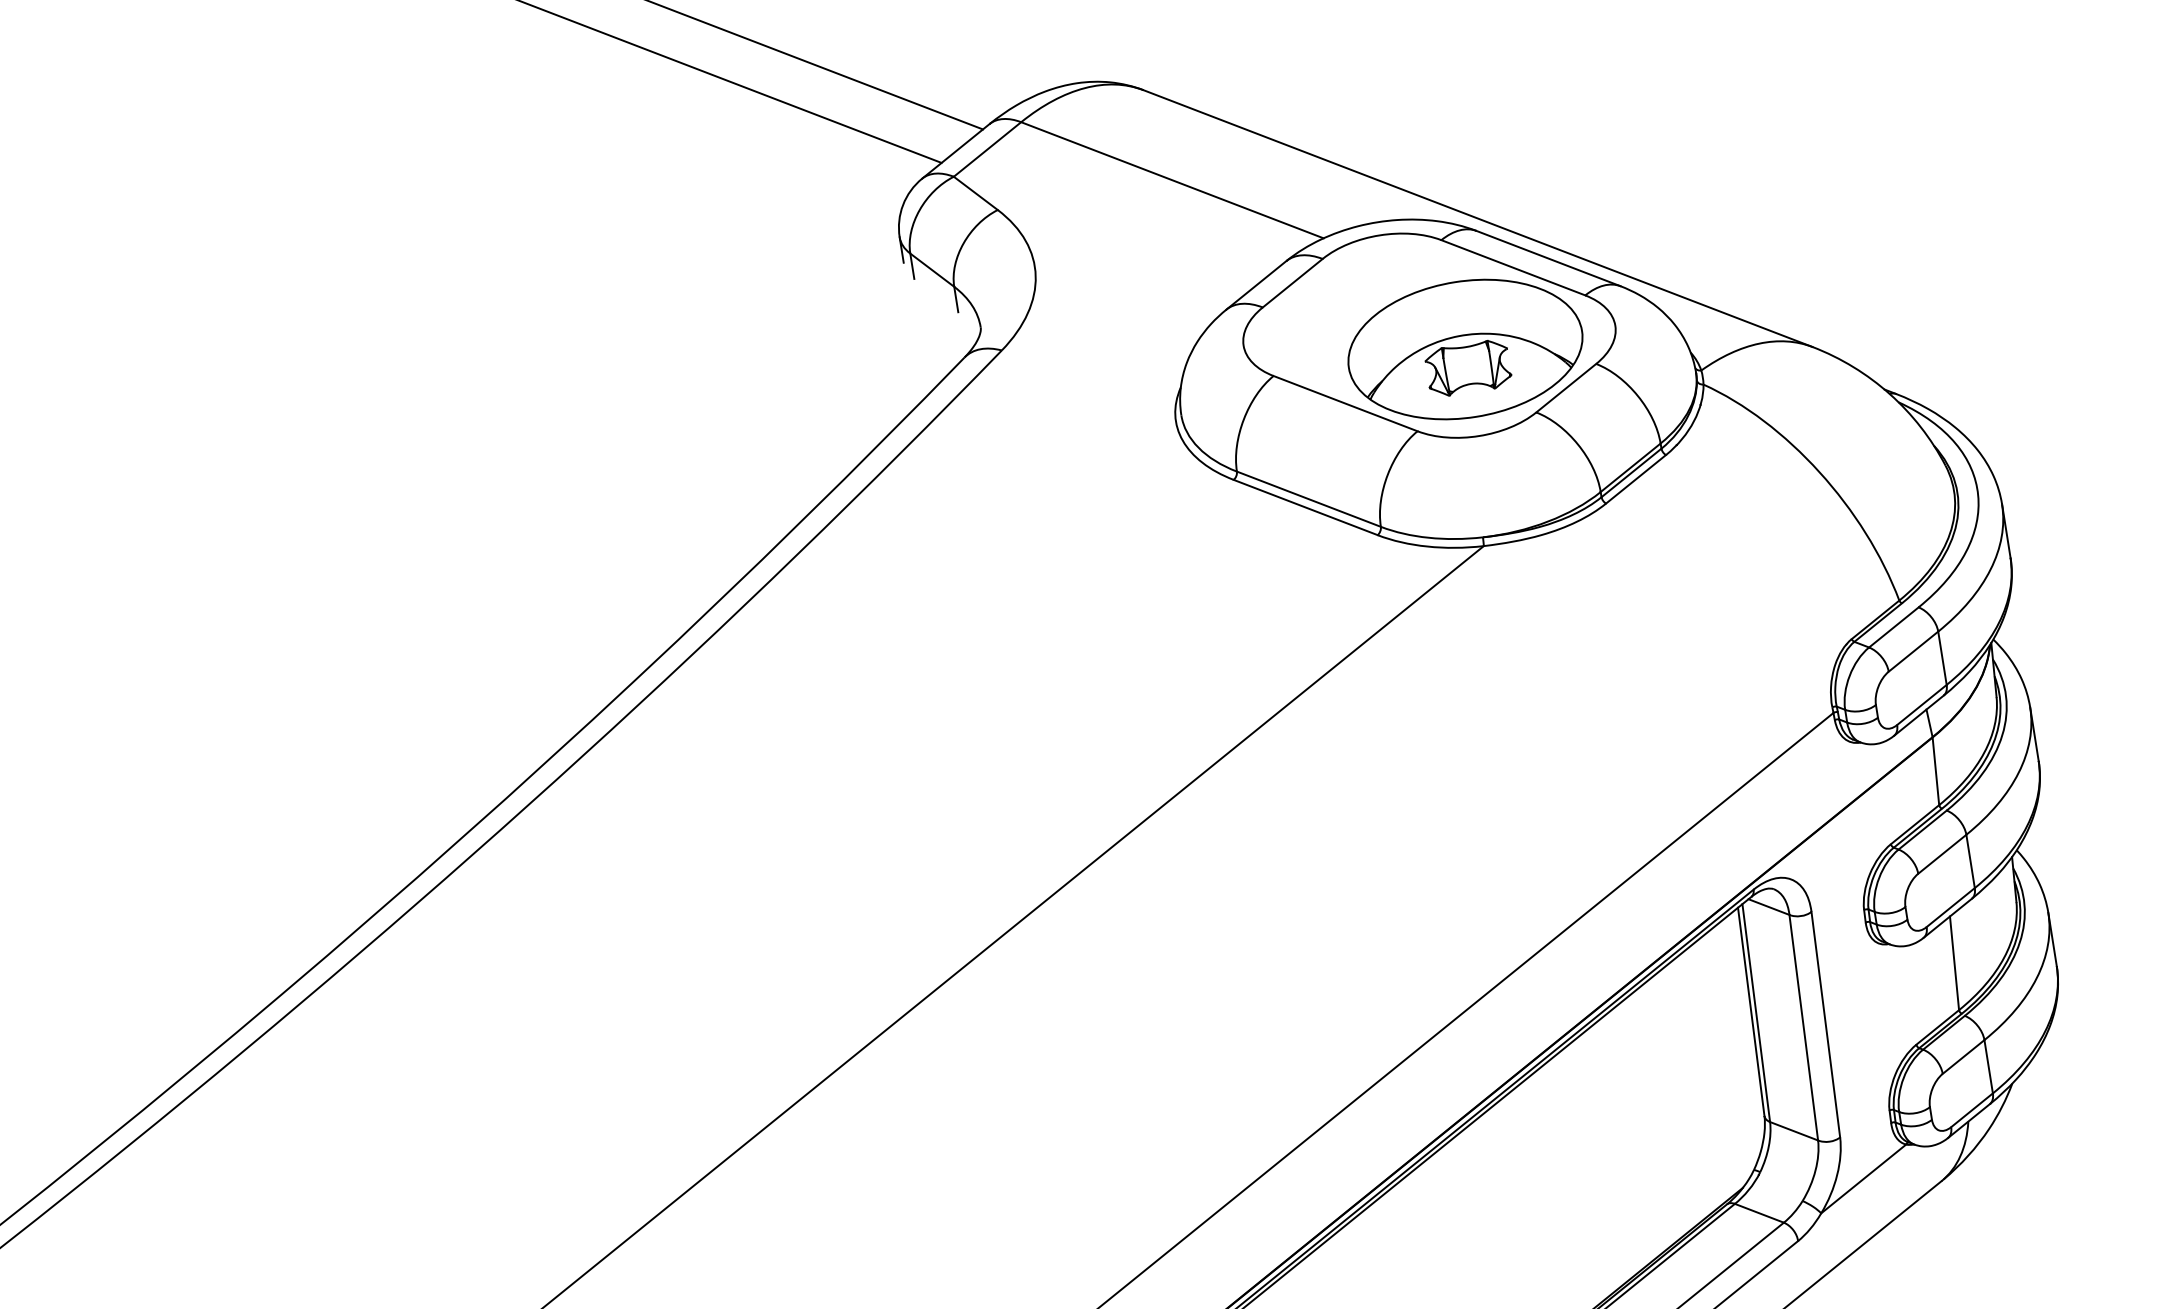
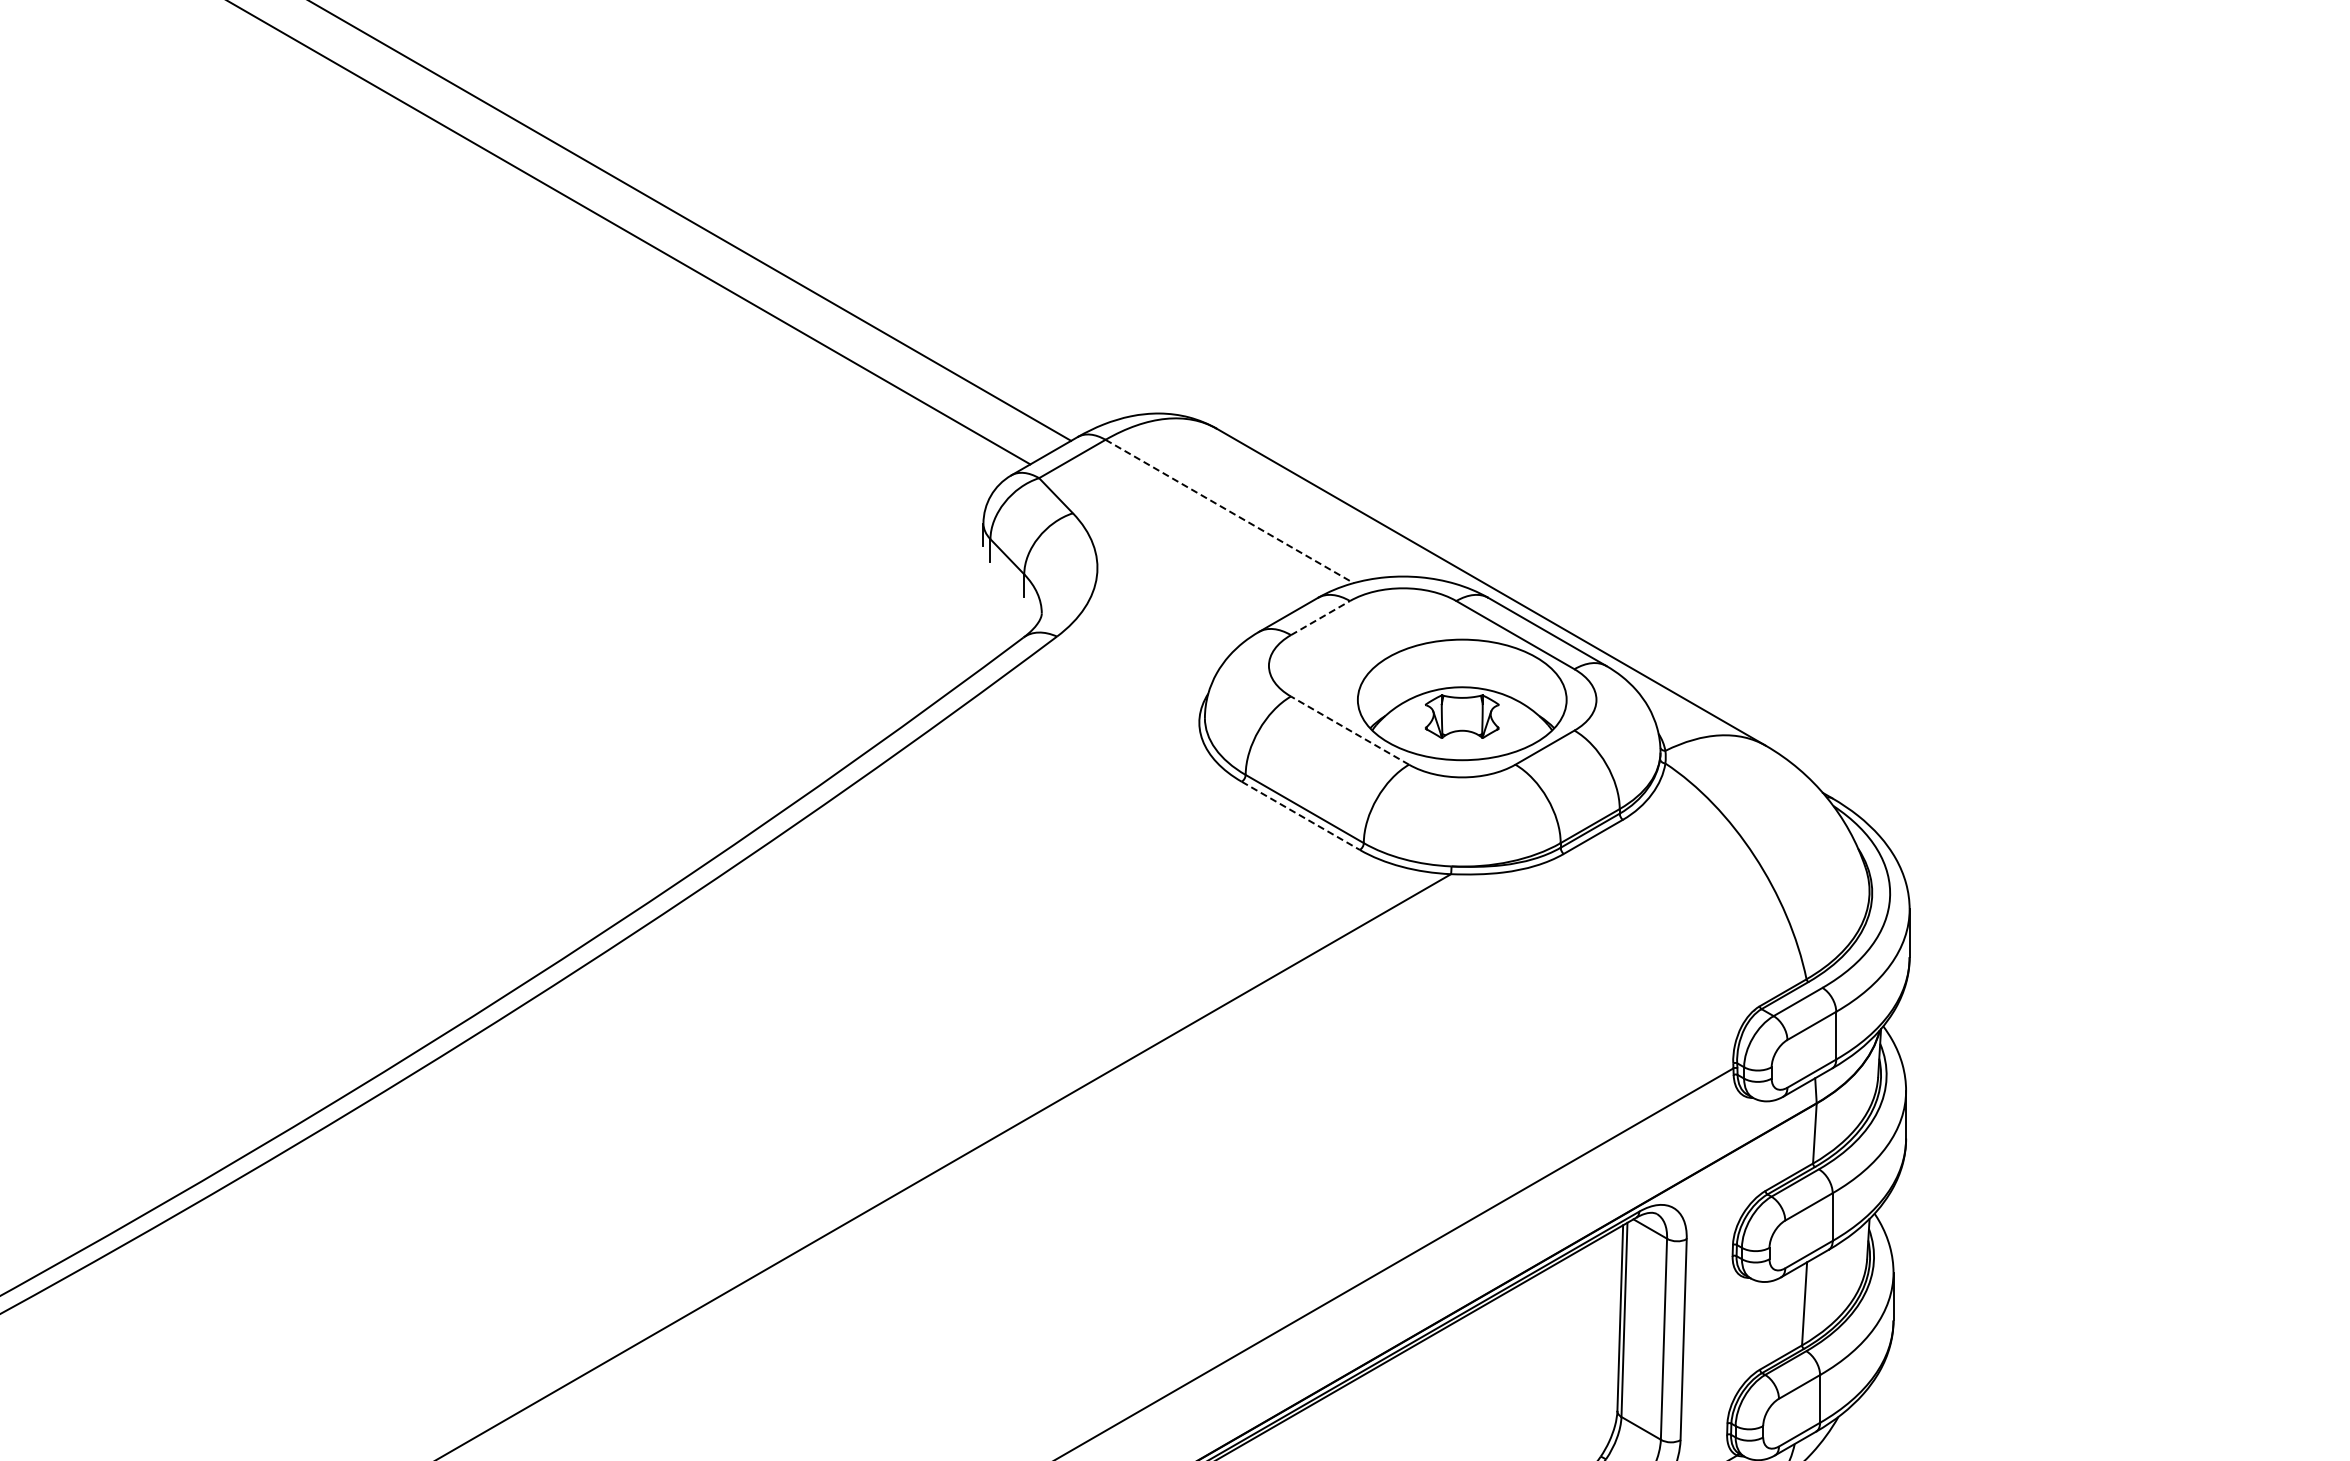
line: (1173, 180) -> (1230, 511), solid -> dashed
line: (1292, 282) -> (1320, 617), solid -> dashed
line: (1344, 403) -> (1349, 730), solid -> dashed
line: (1306, 508) -> (1301, 816), solid -> dashed

